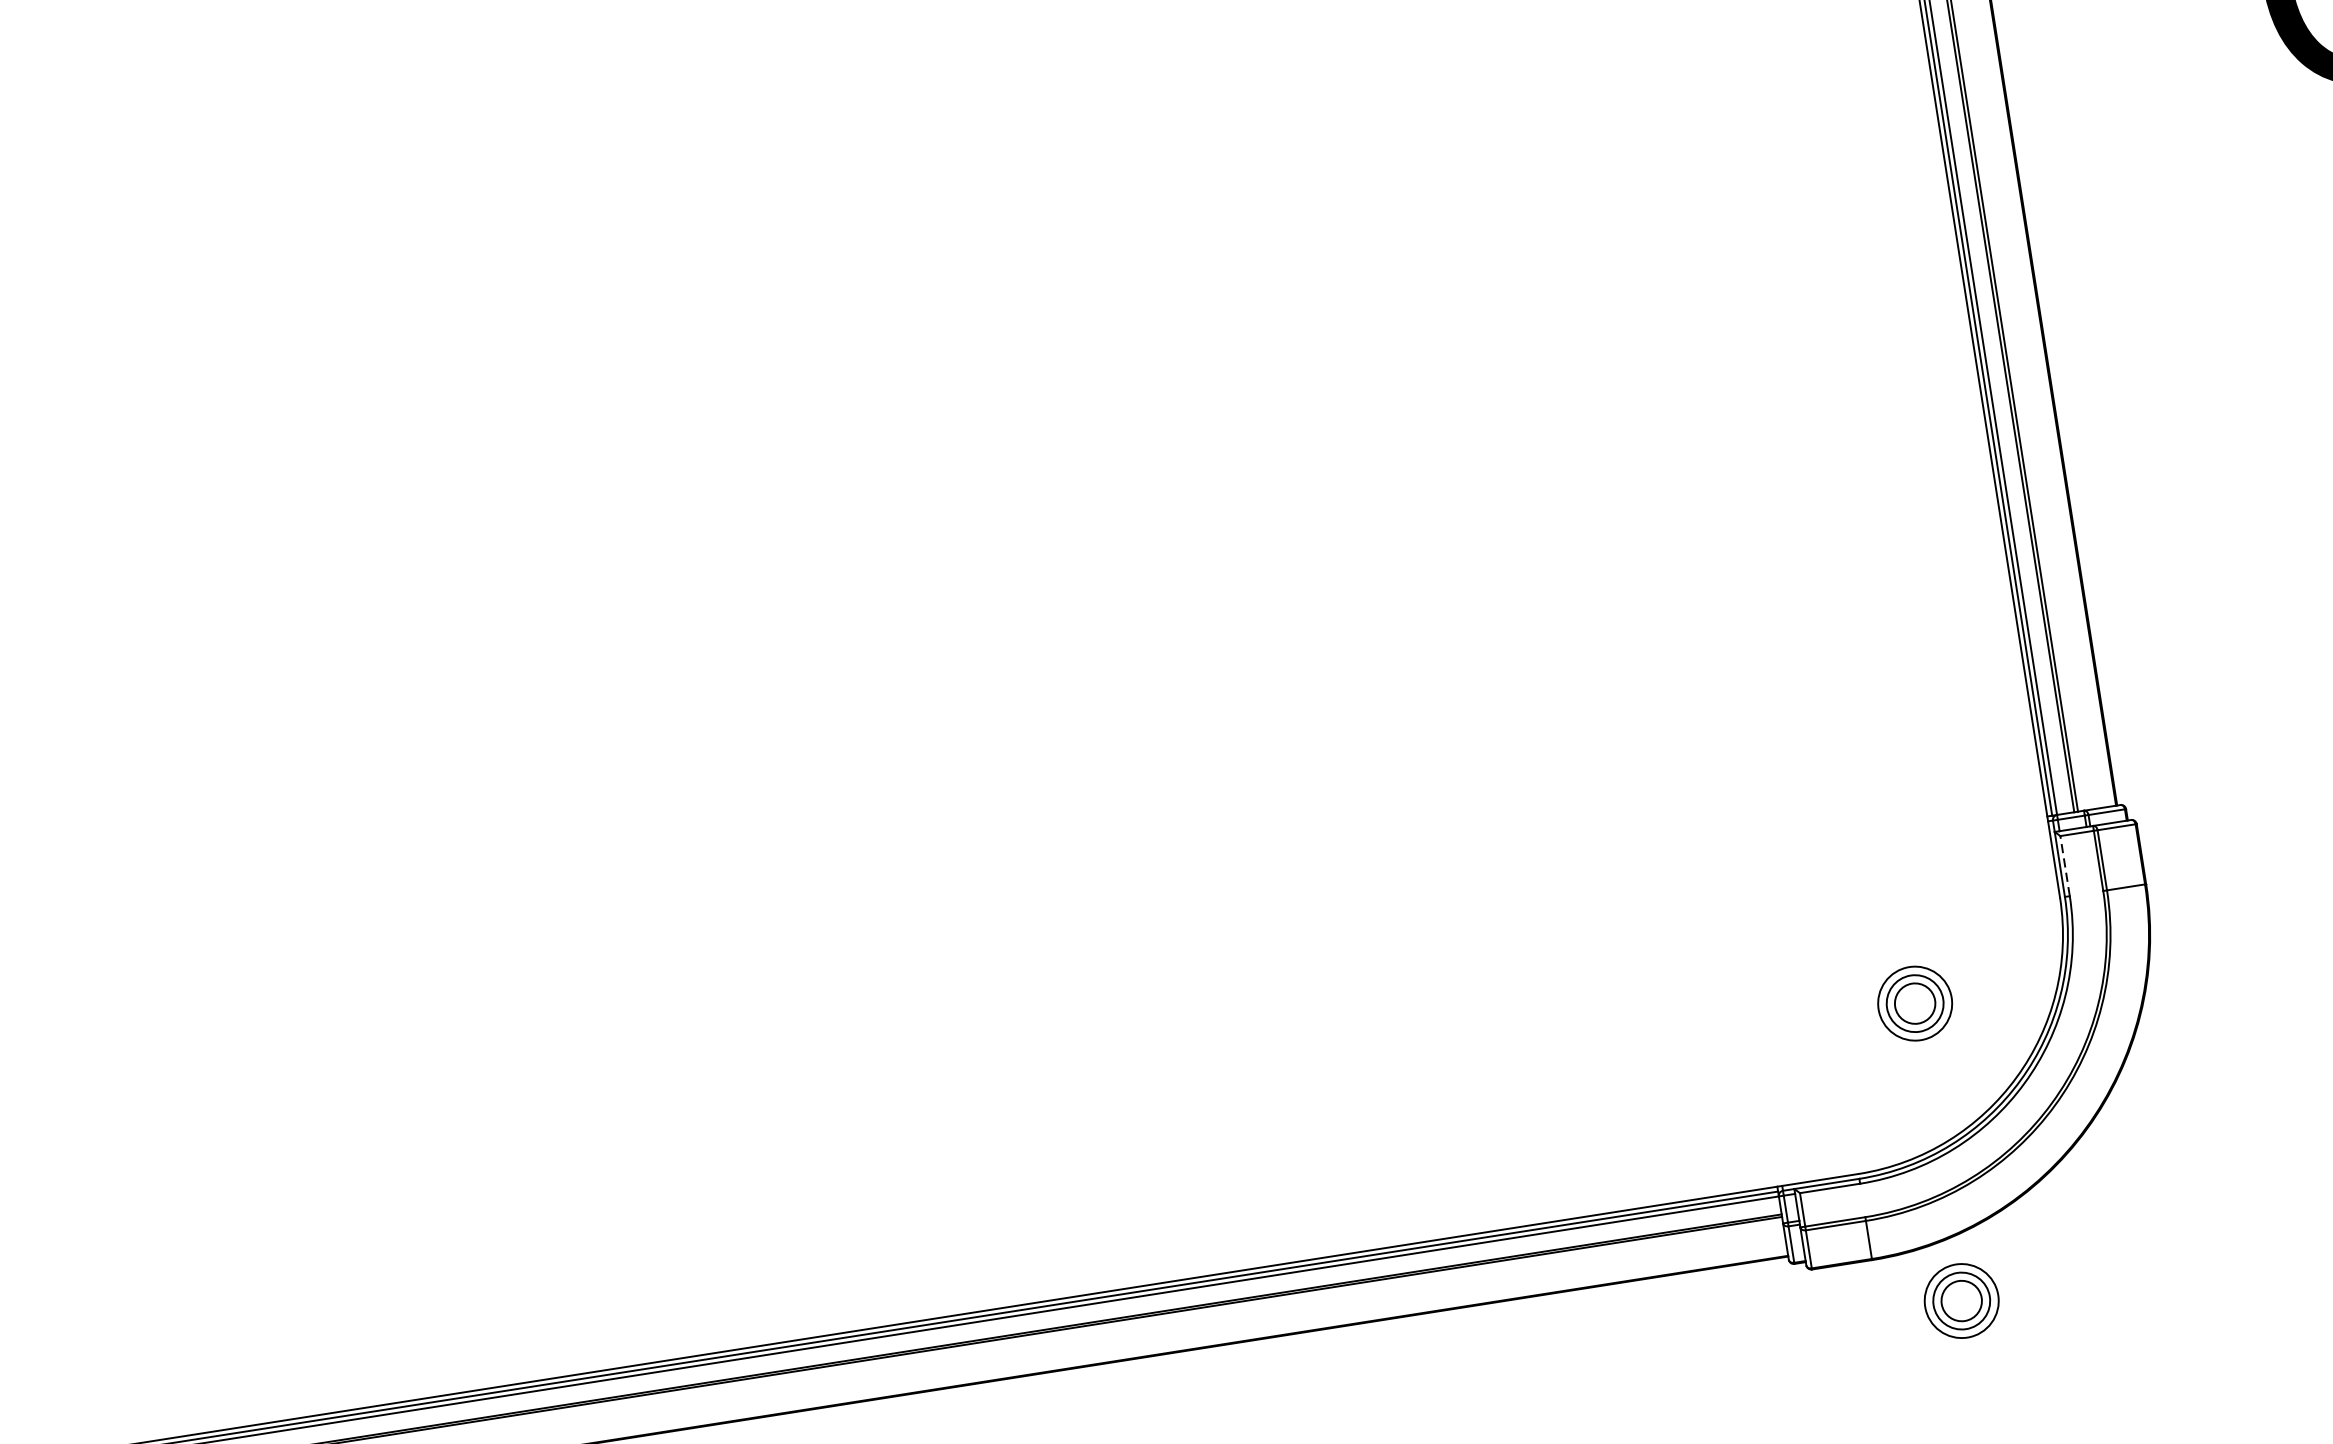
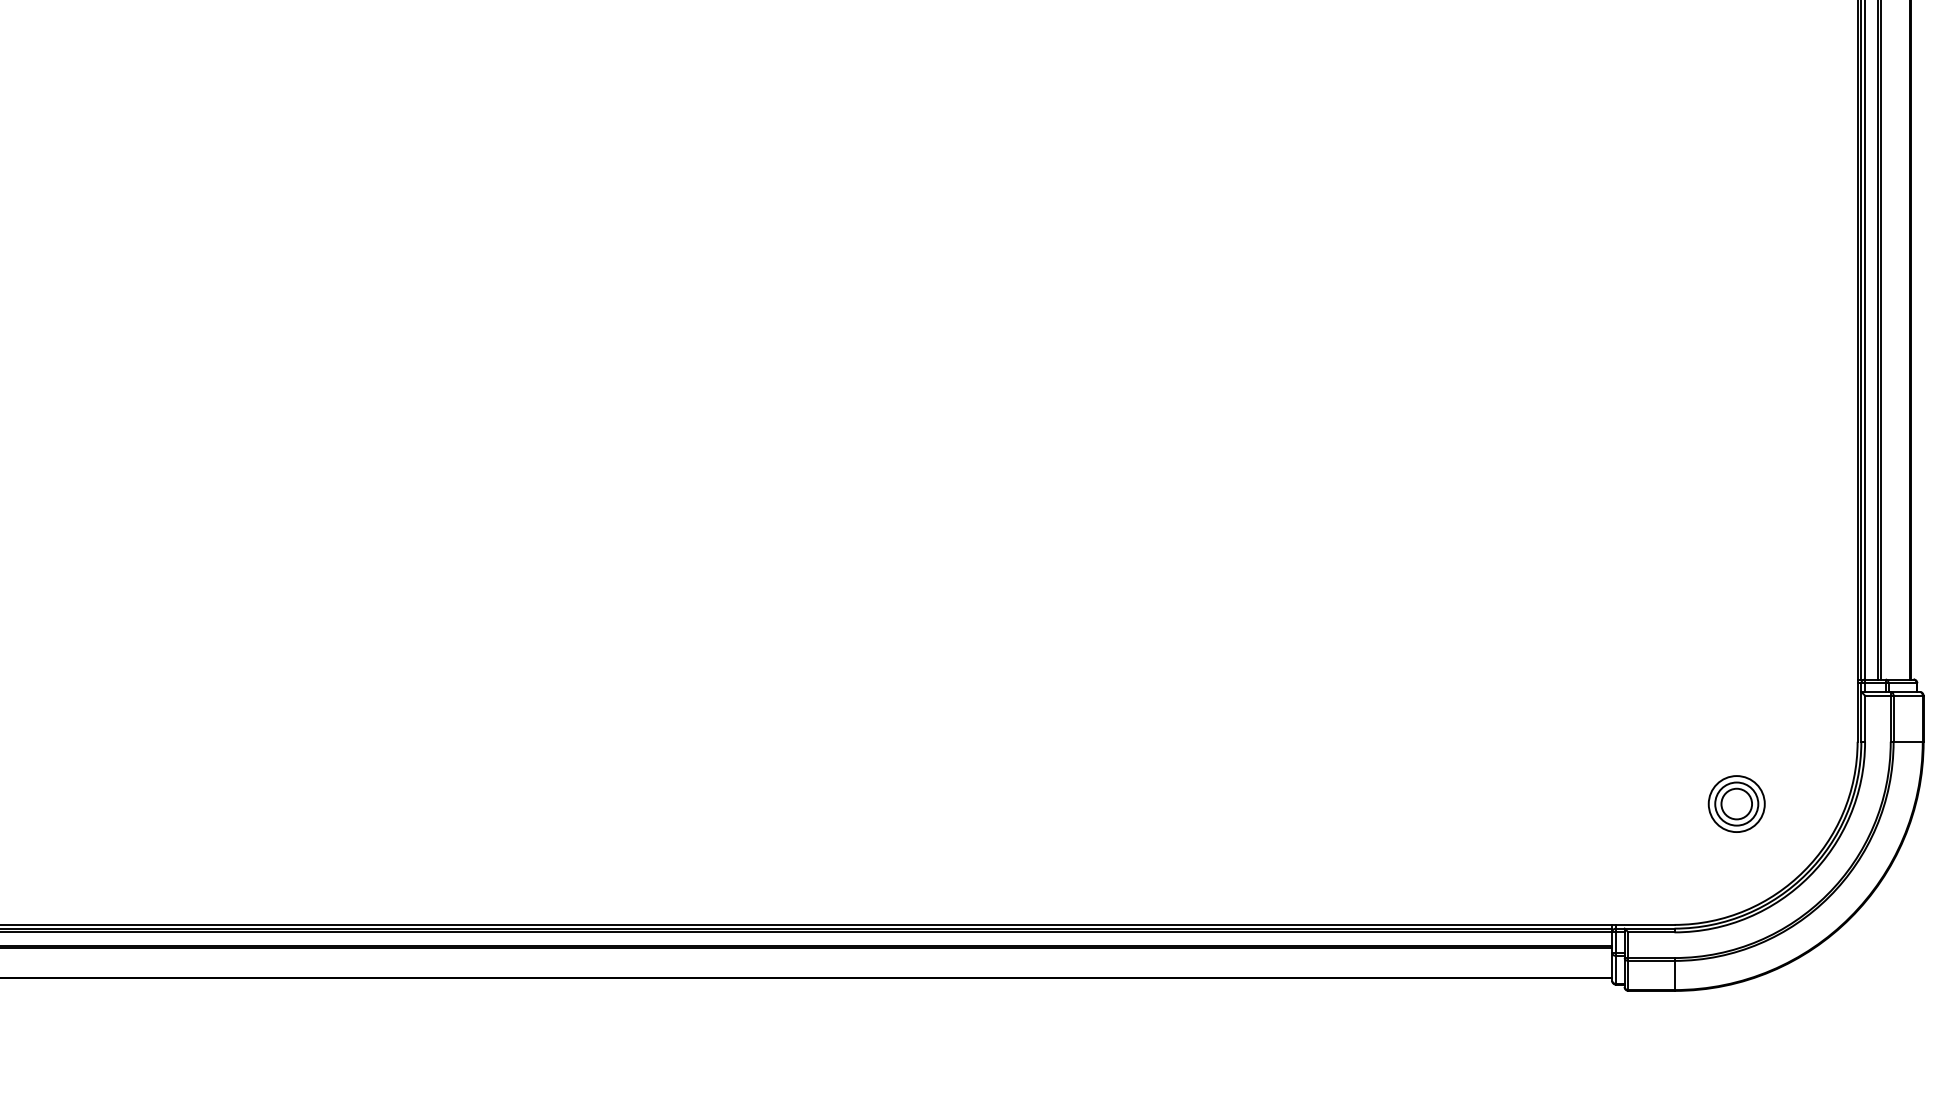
line: (2065, 865) -> (1865, 718), dashed -> solid
part: (1961, 1300) -> (1736, 1031), removed

